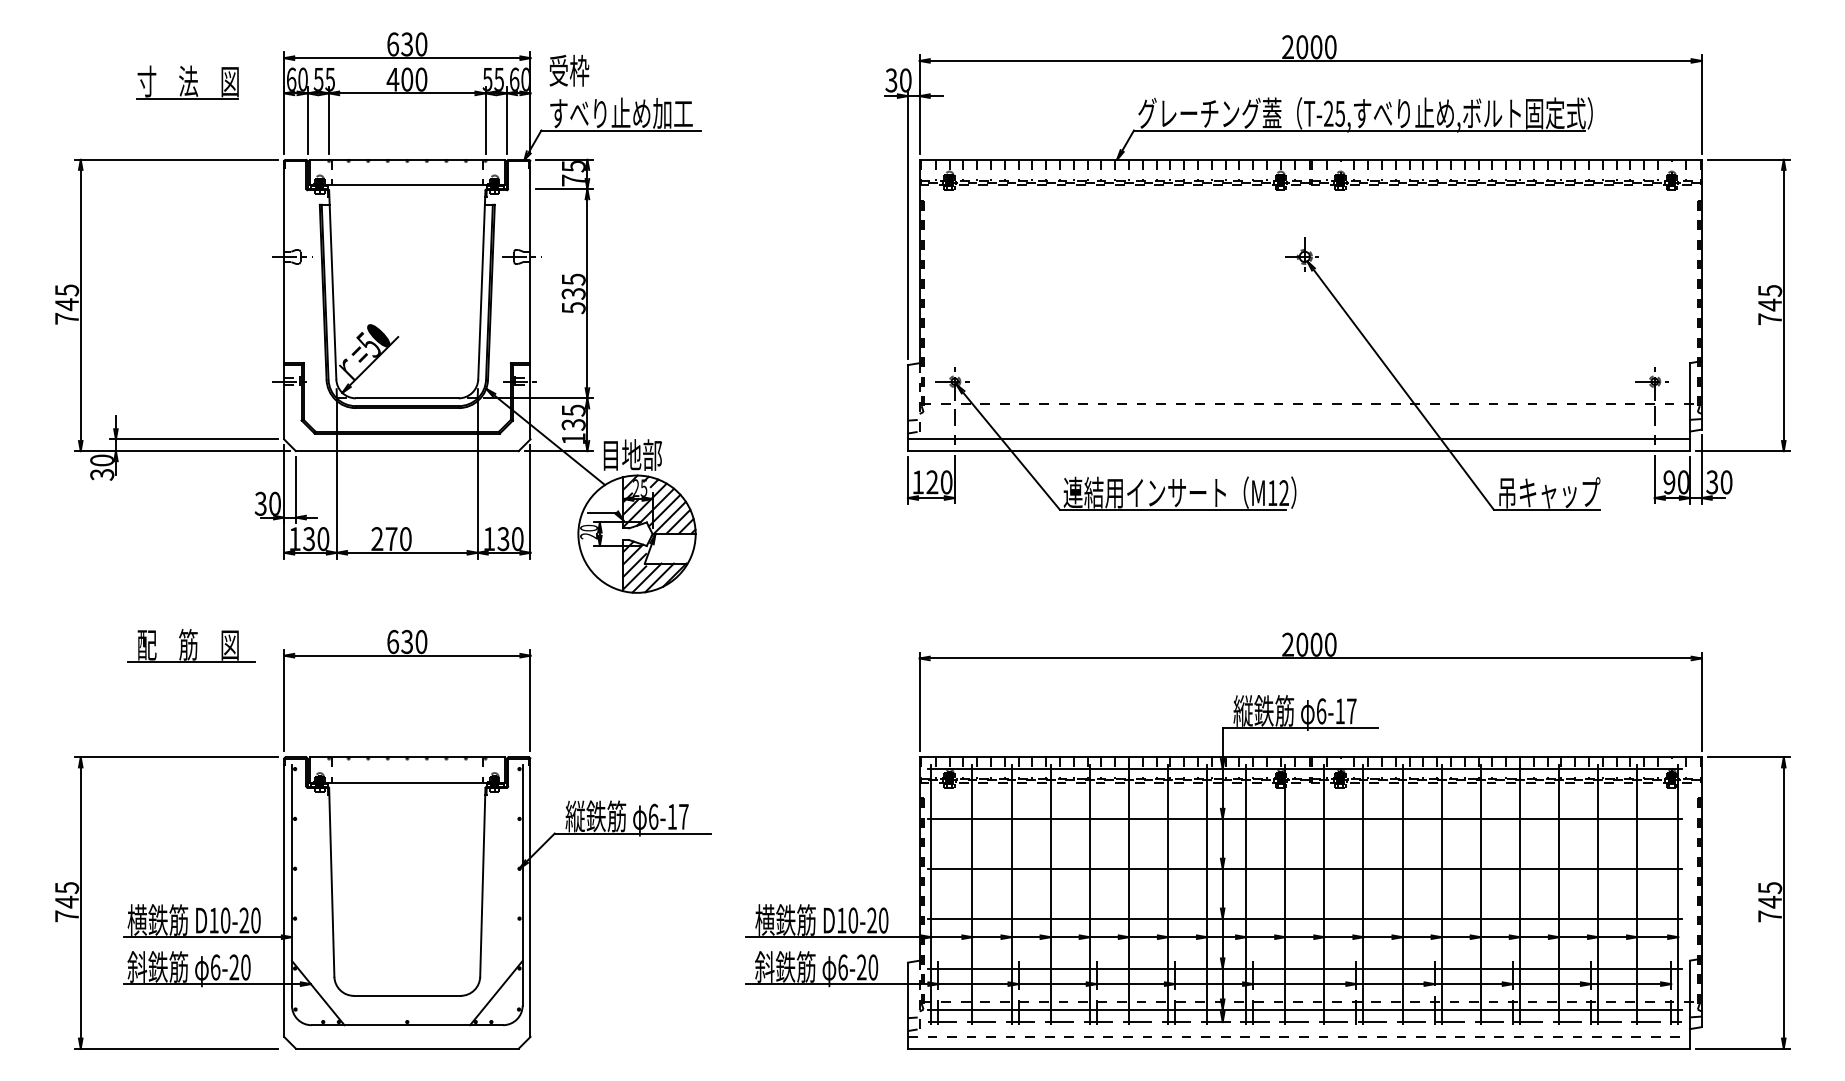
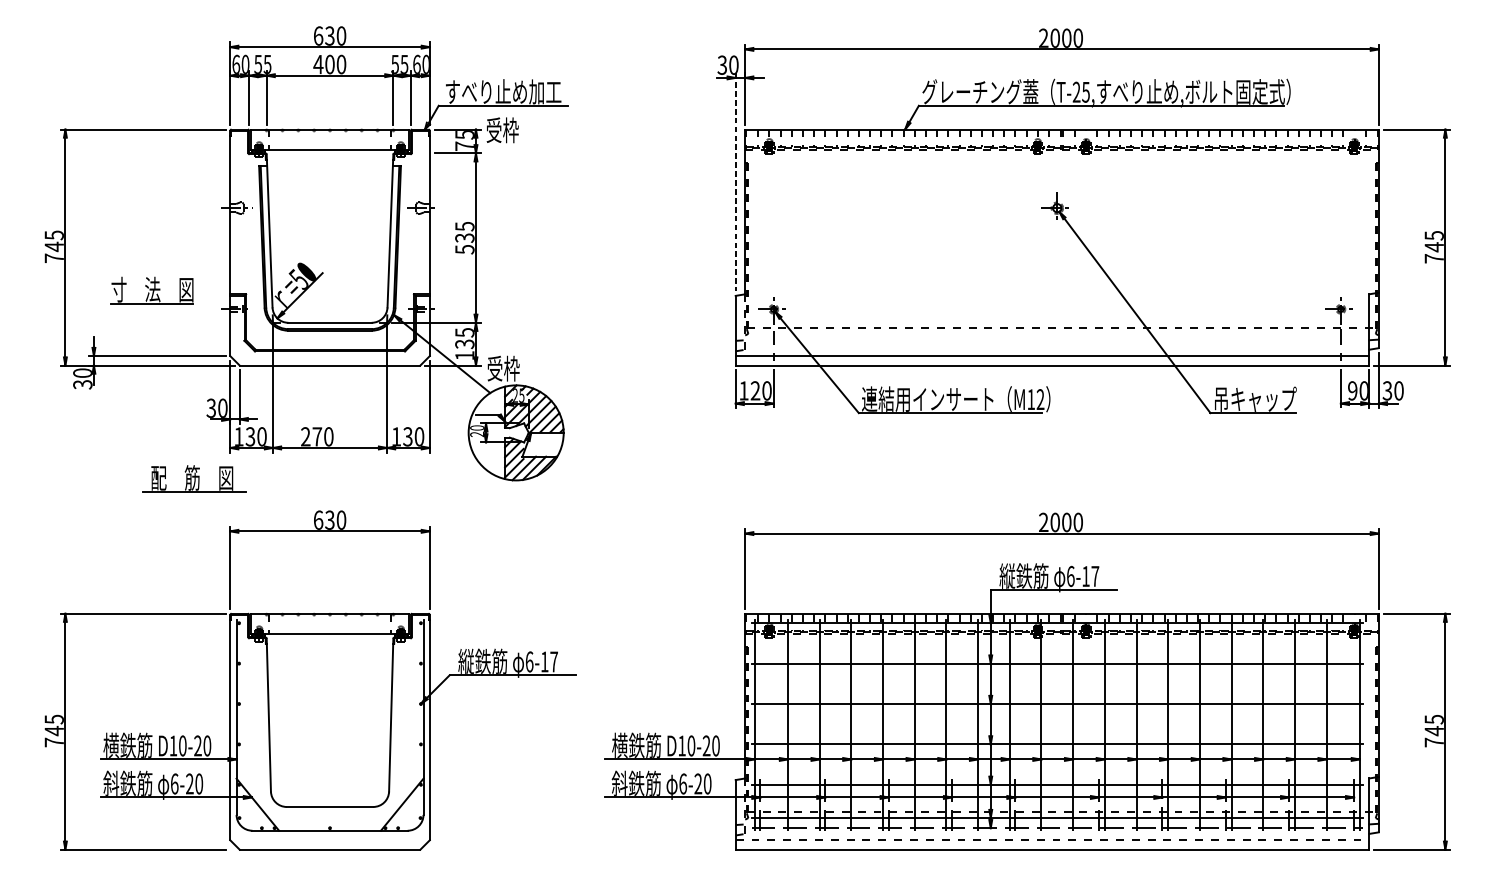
text: (569, 70) -> (502, 130), moved
part: (187, 82) -> (151, 290), moved
line: (907, 225) -> (735, 182), solid -> dashed
text: (631, 454) -> (511, 368), 目地部 -> 受枠
part: (191, 645) -> (194, 478), moved

